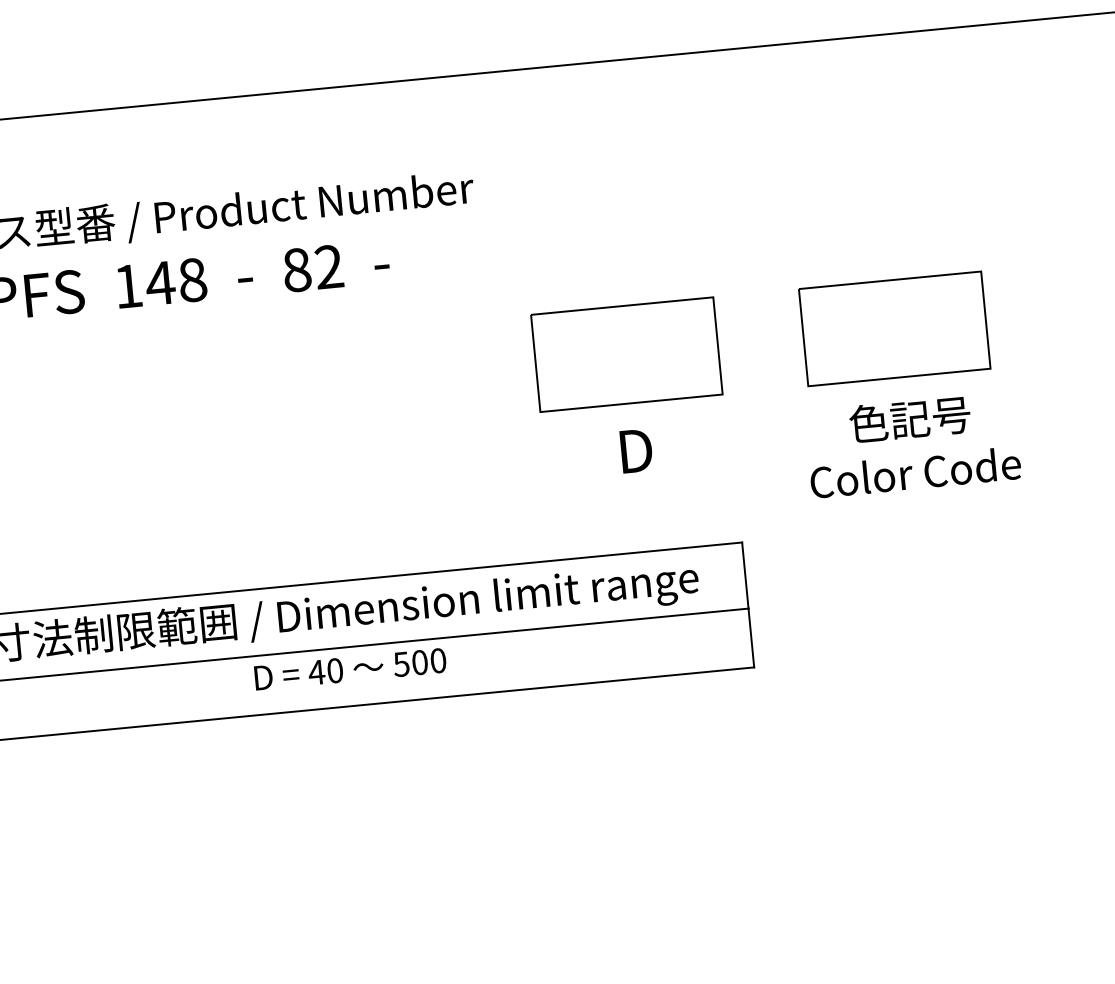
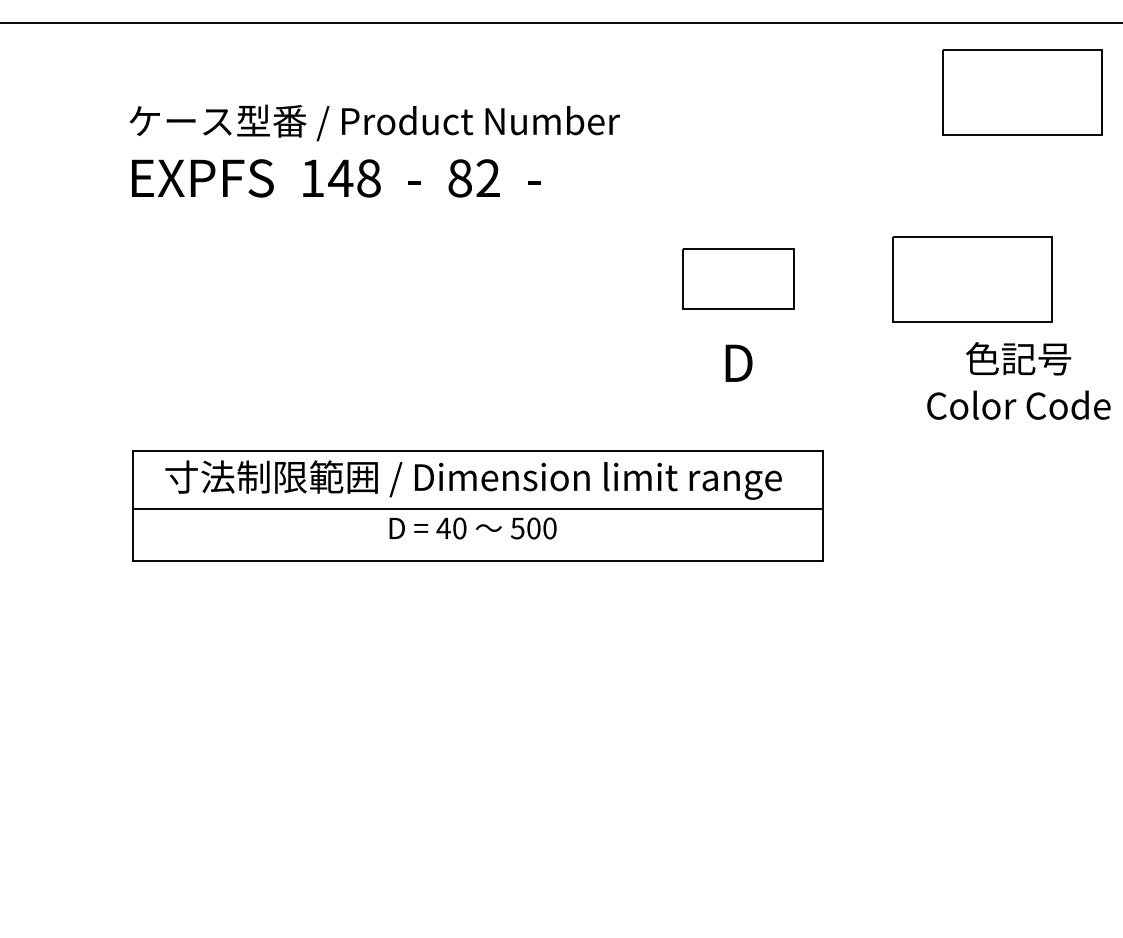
part: (931, 109) -> (1022, 92), added
part: (626, 355) -> (738, 279), size x0.7
text: (912, 444) -> (1018, 380), moved

